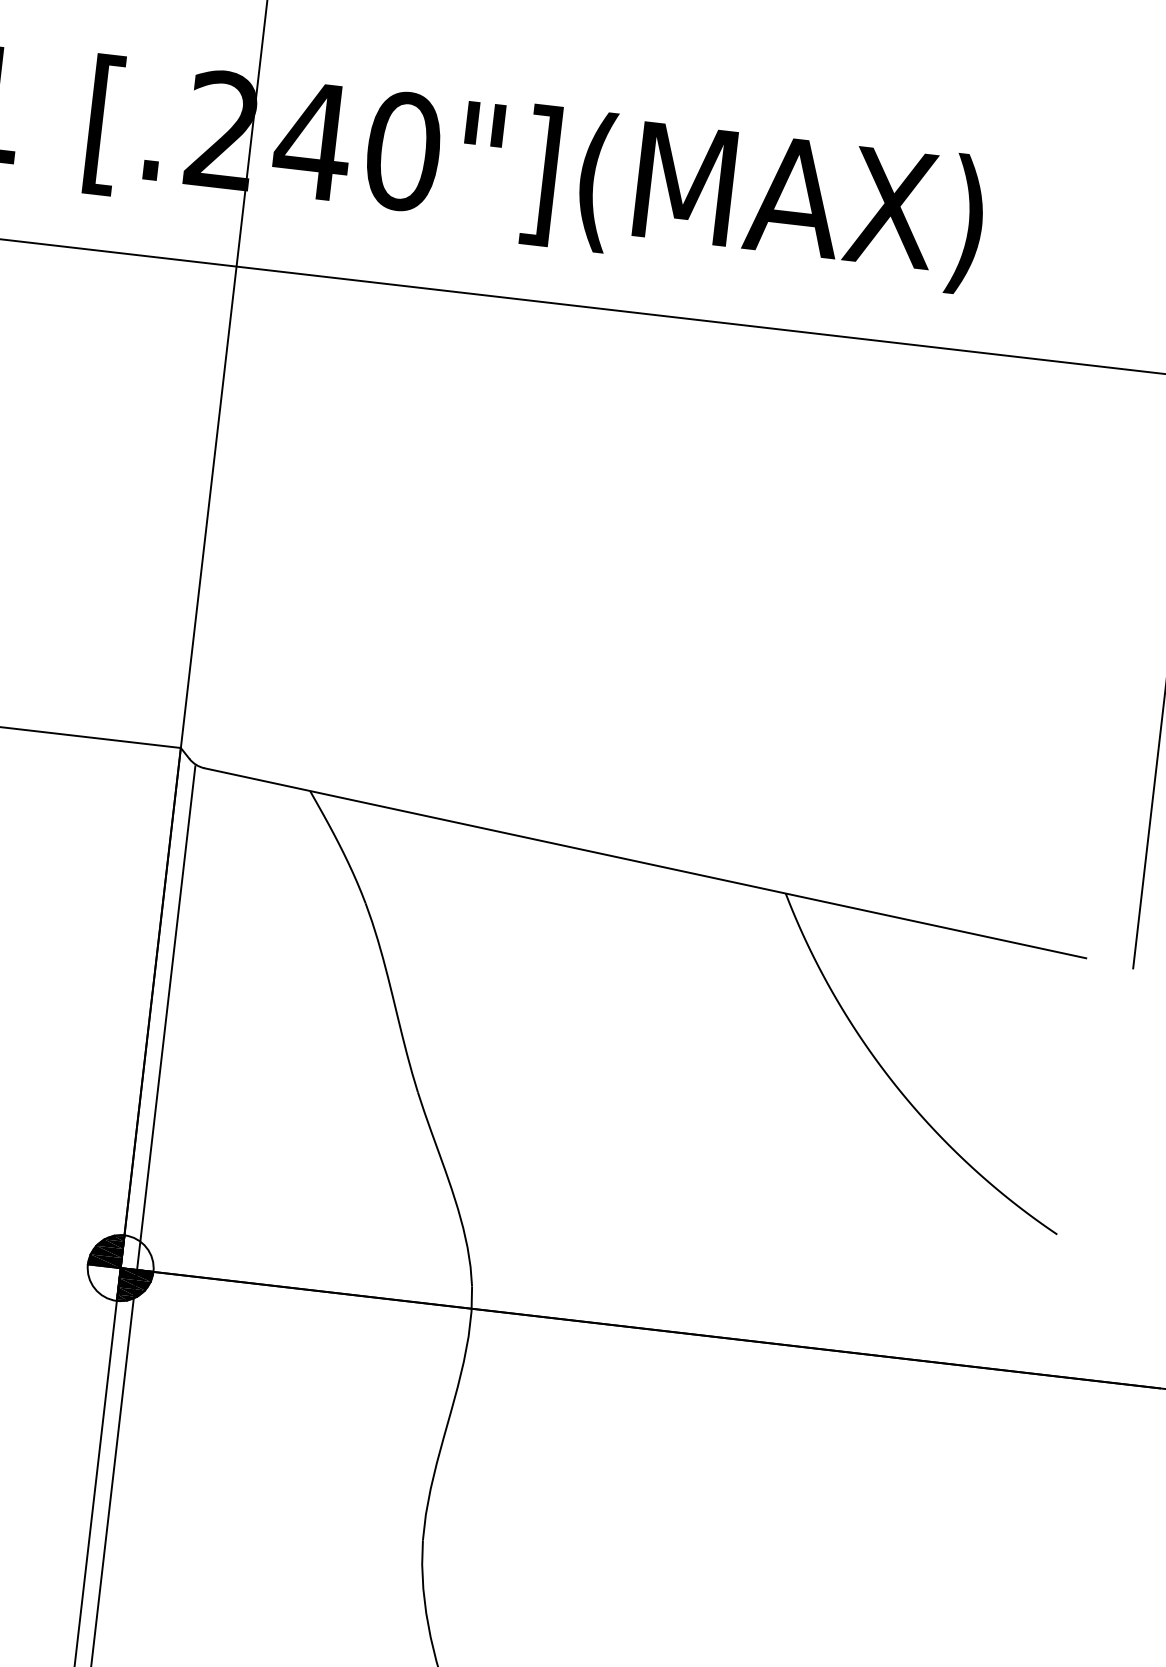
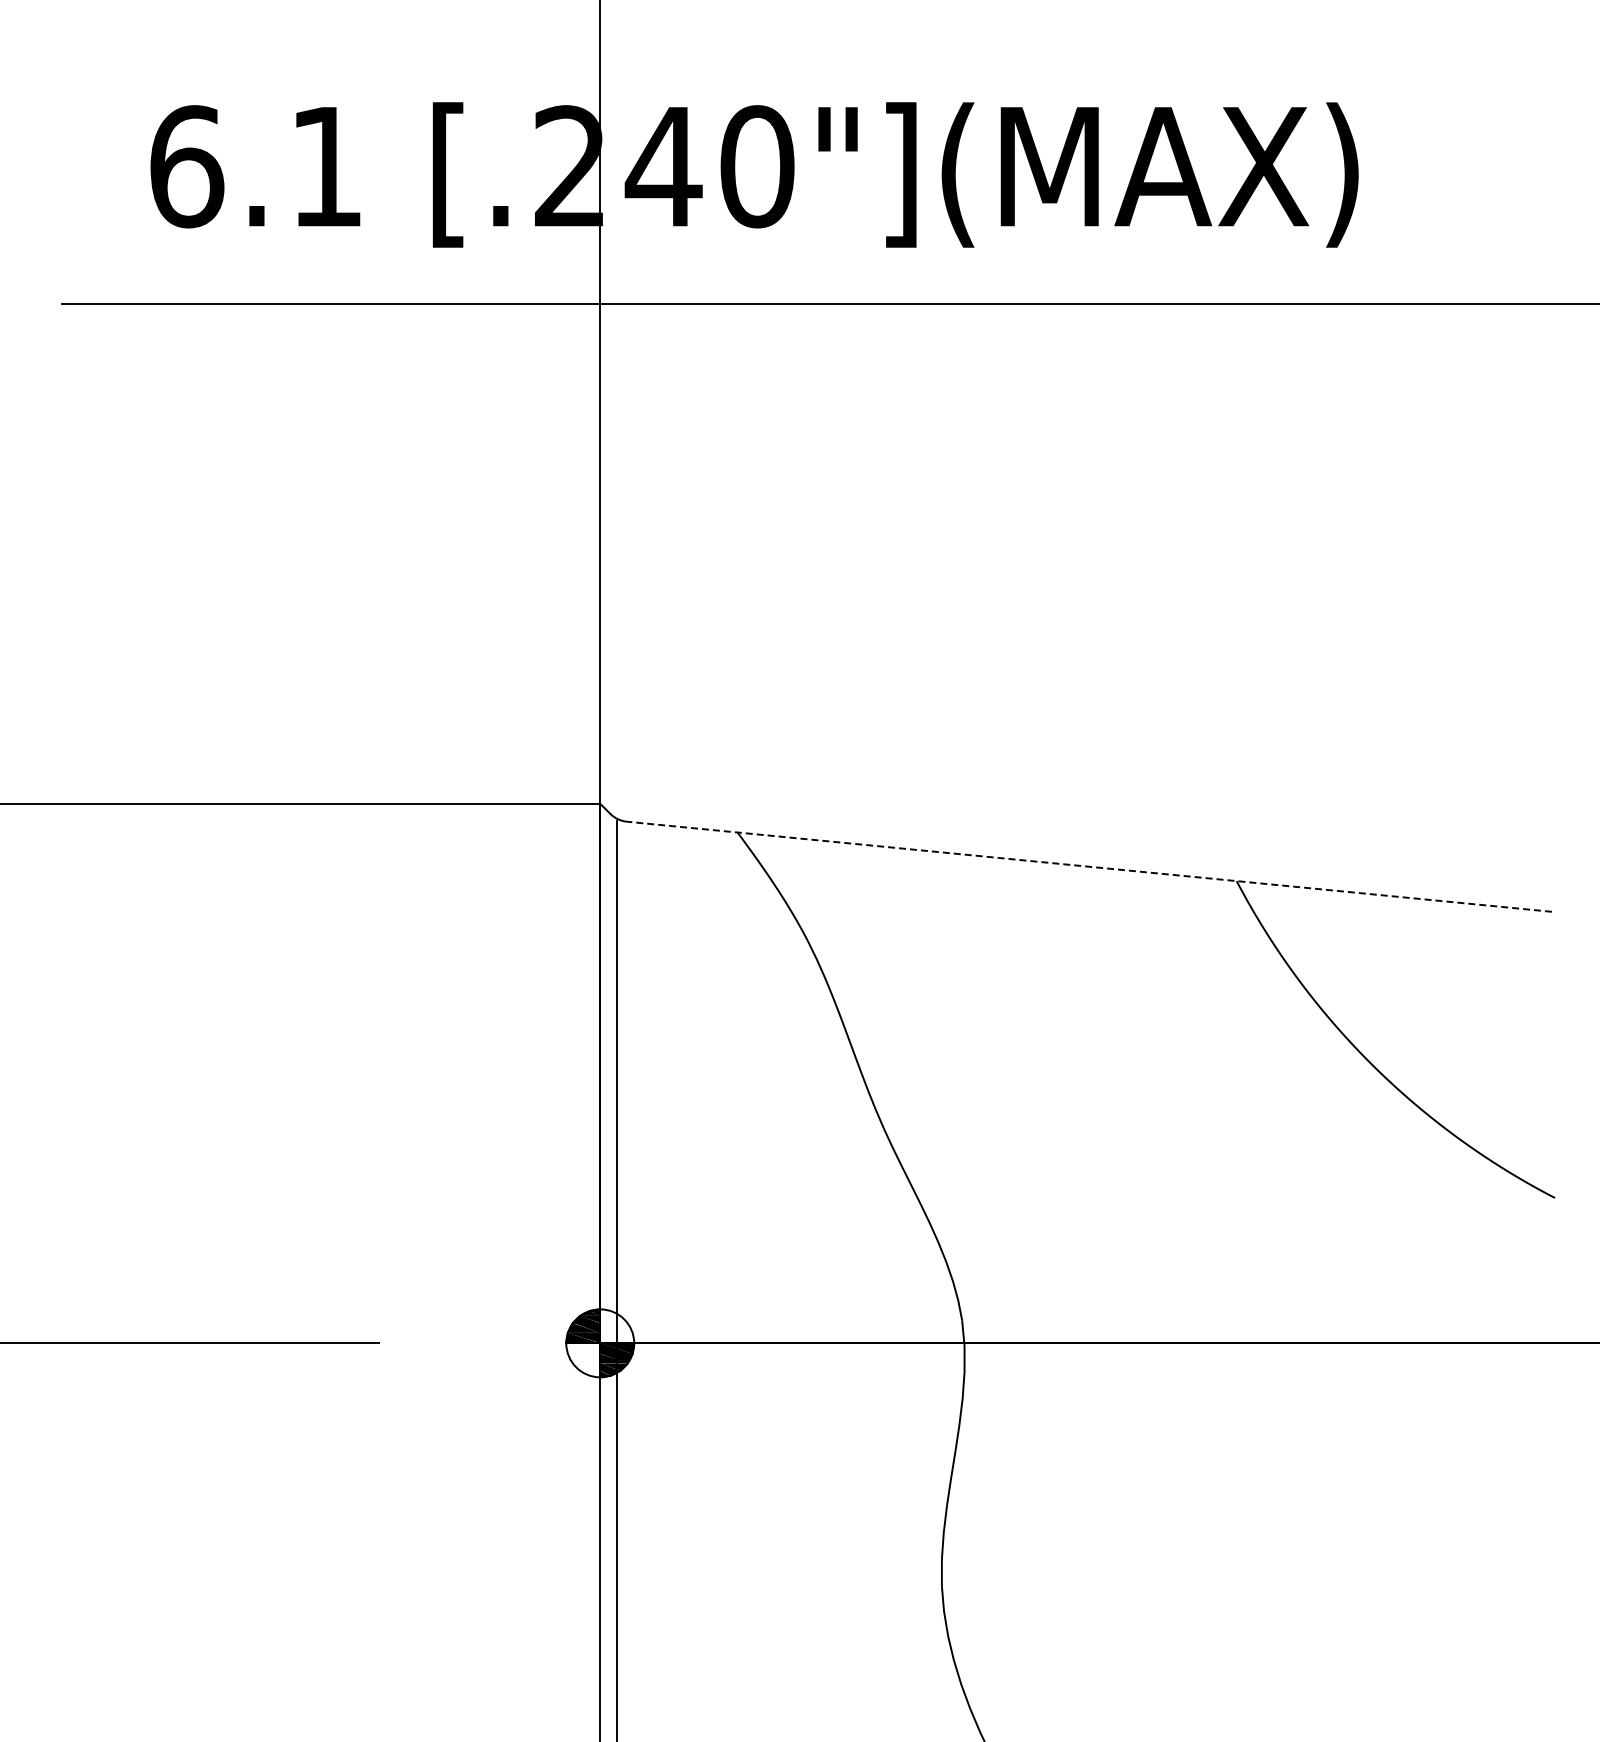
line: (645, 863) -> (1089, 866), solid -> dashed

